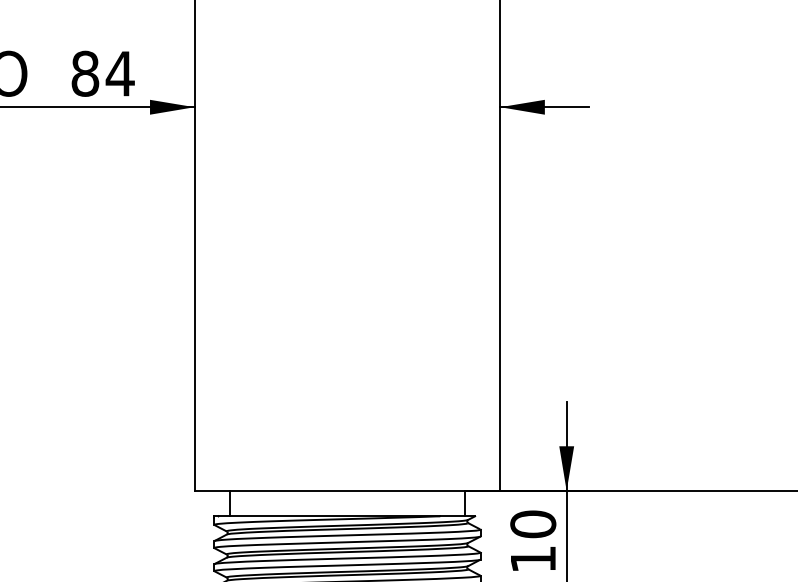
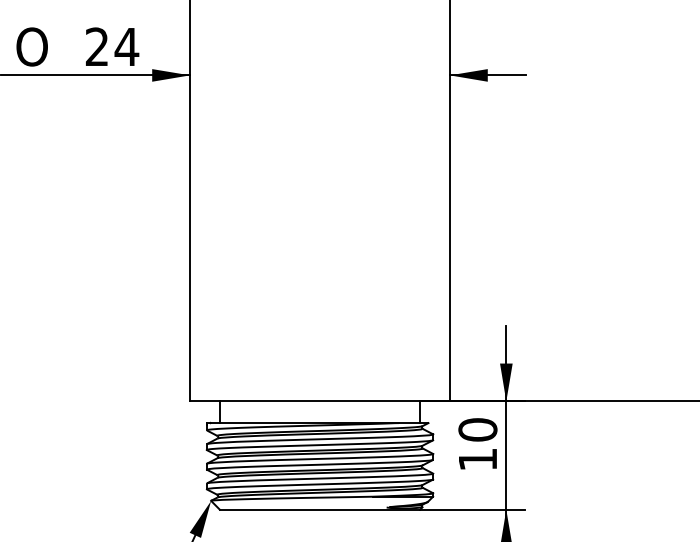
text: (84, 73) -> (96, 46), 84 -> 24

